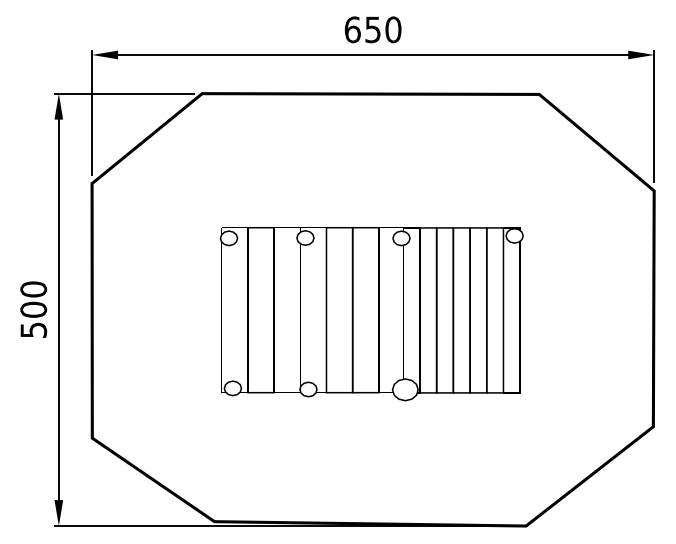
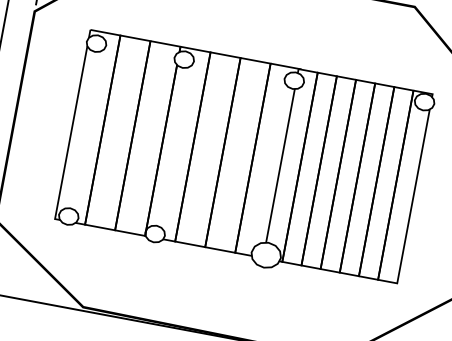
part: (371, 314) -> (243, 161), size x1.4

